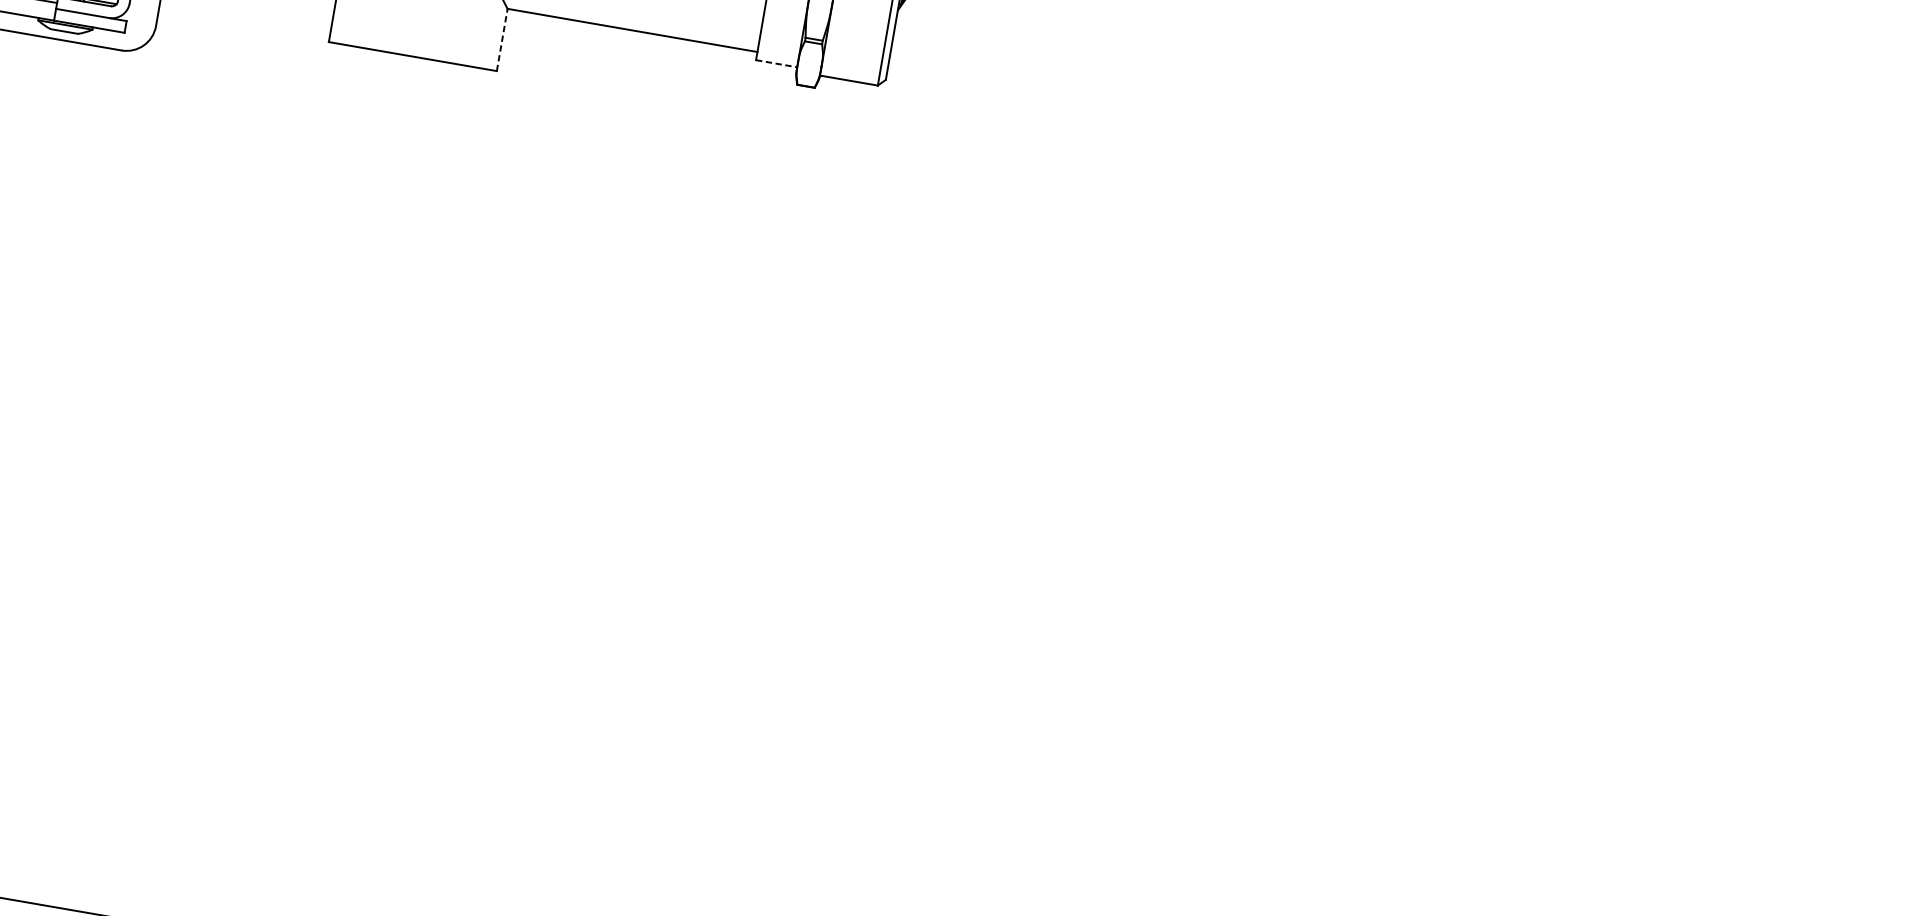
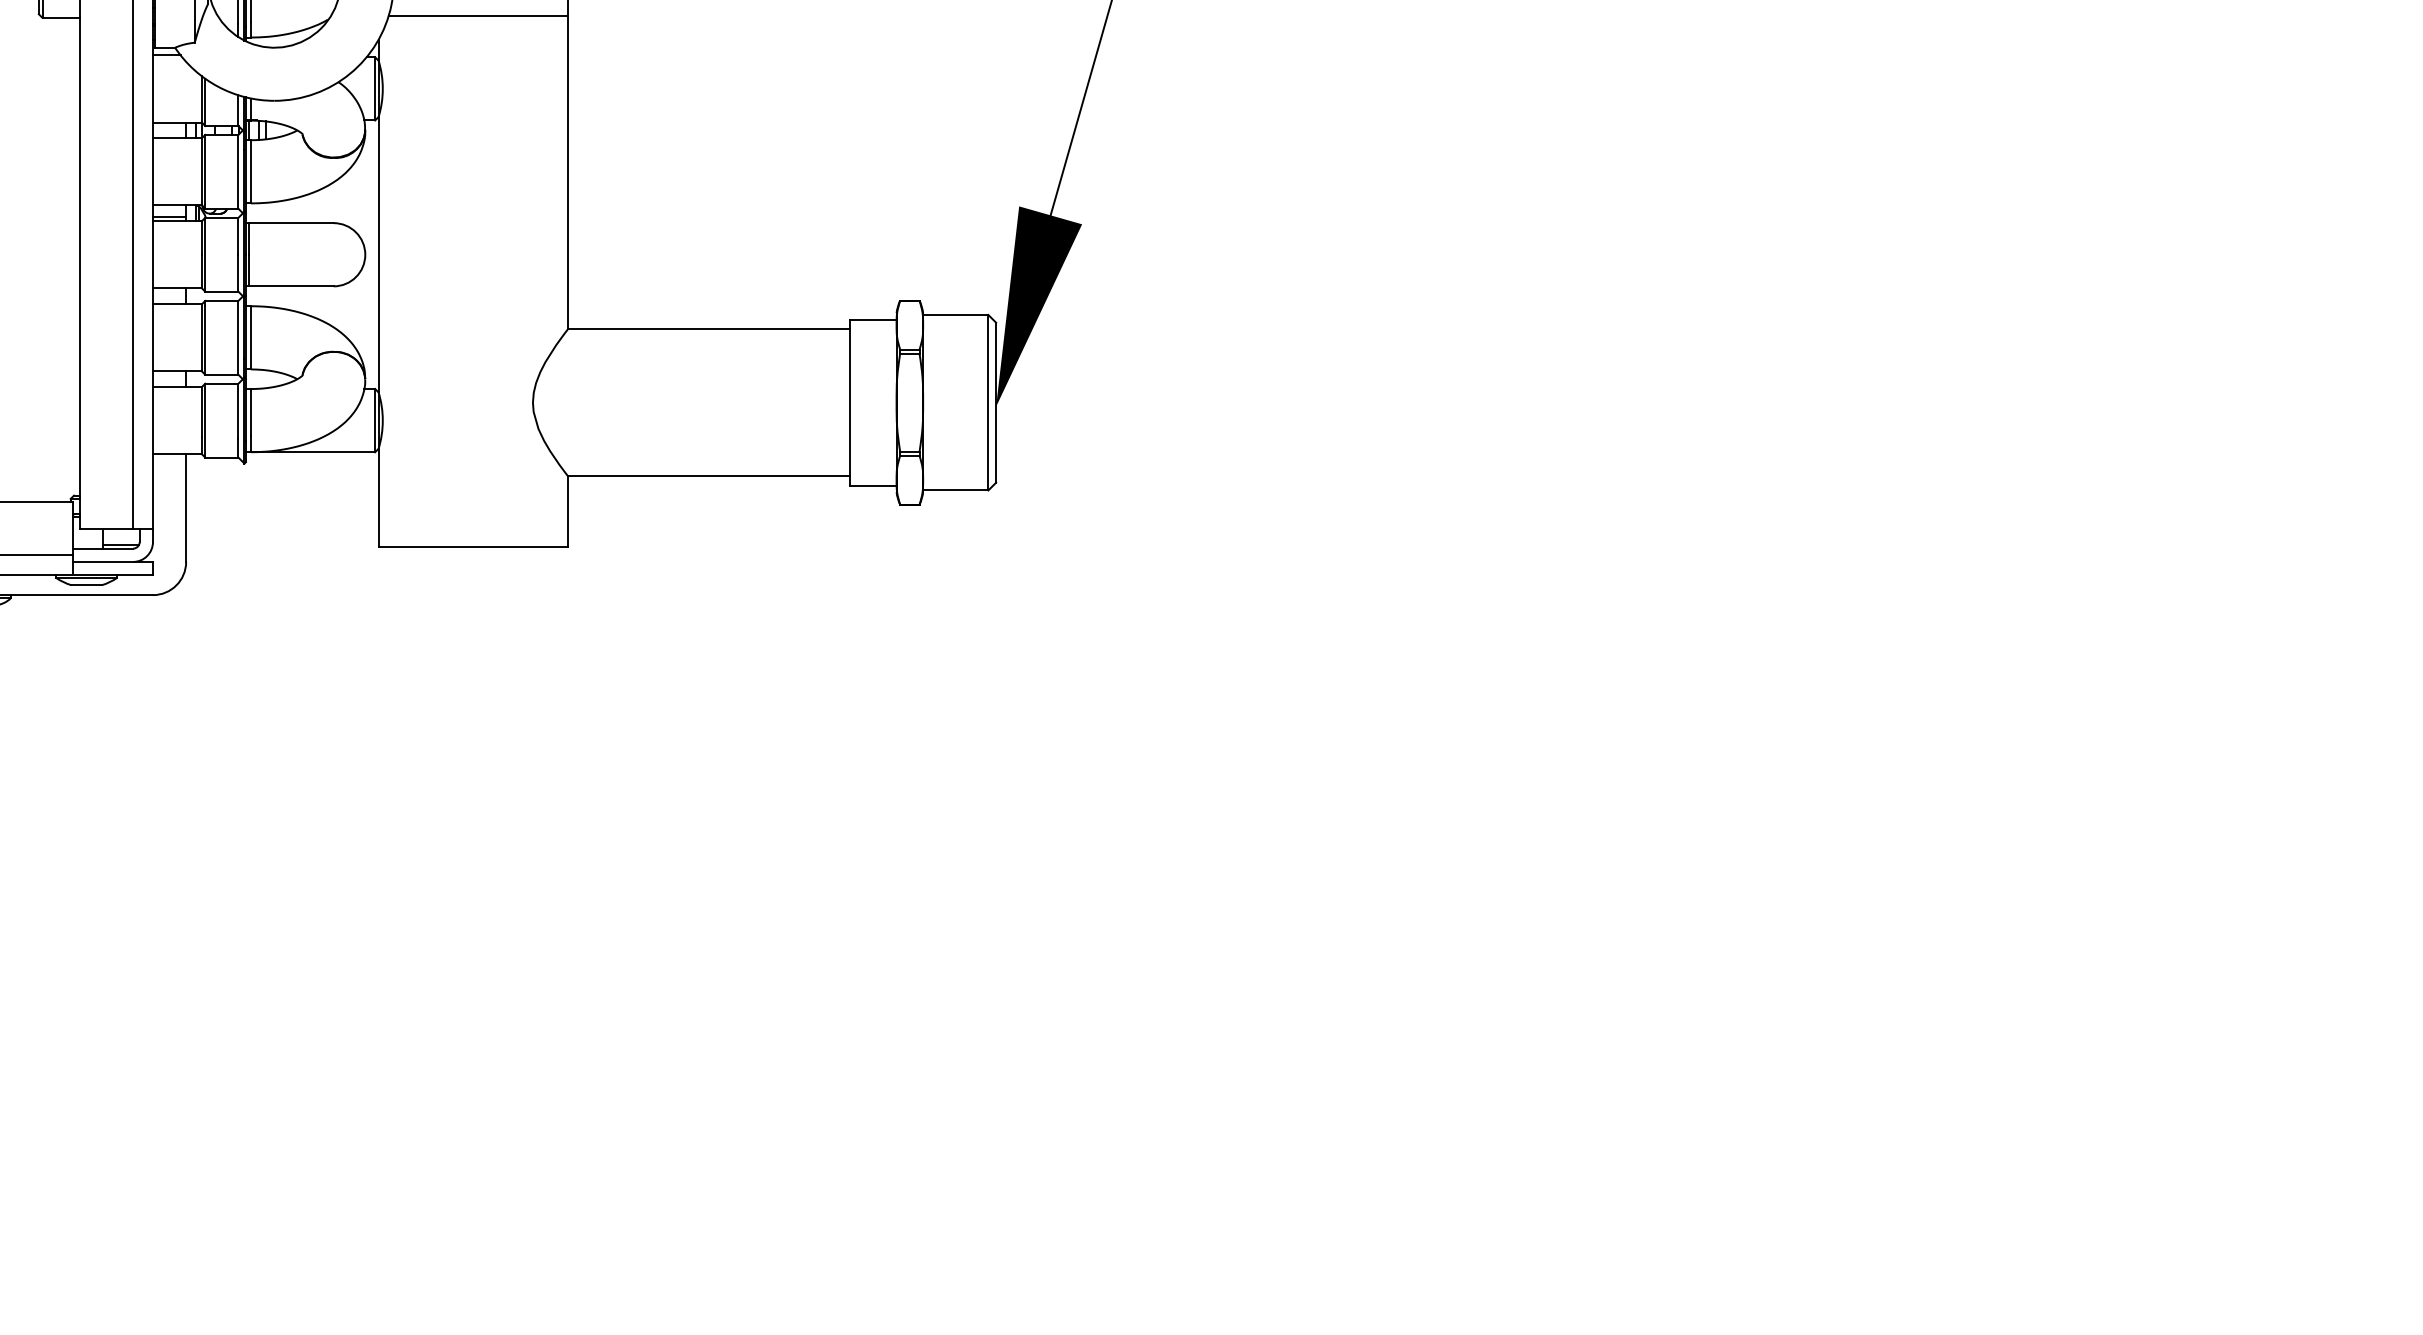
line: (502, 39) -> (568, 511), dashed -> solid
line: (776, 63) -> (873, 485), dashed -> solid

